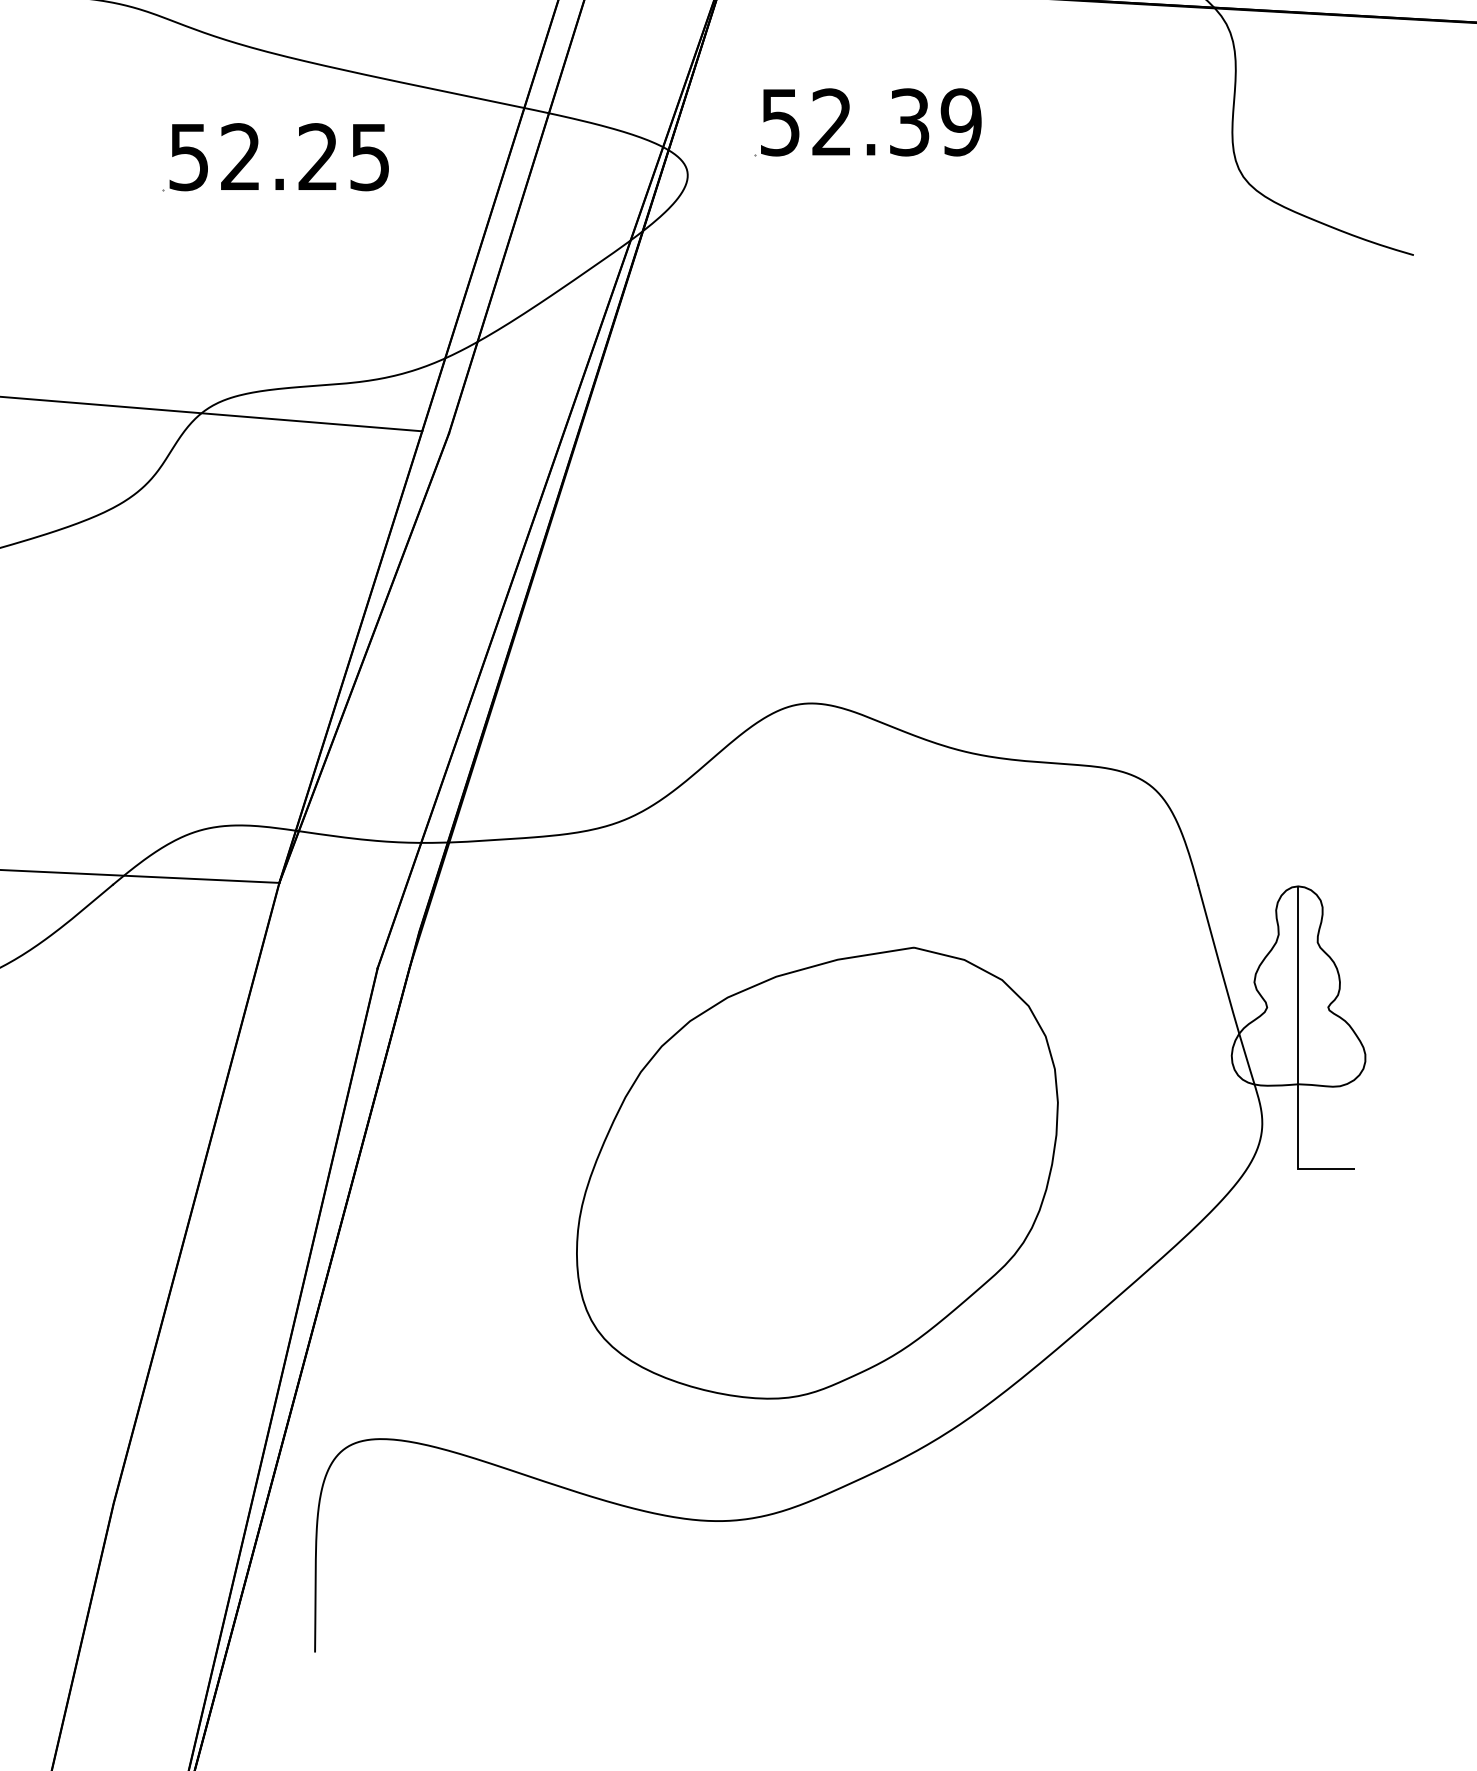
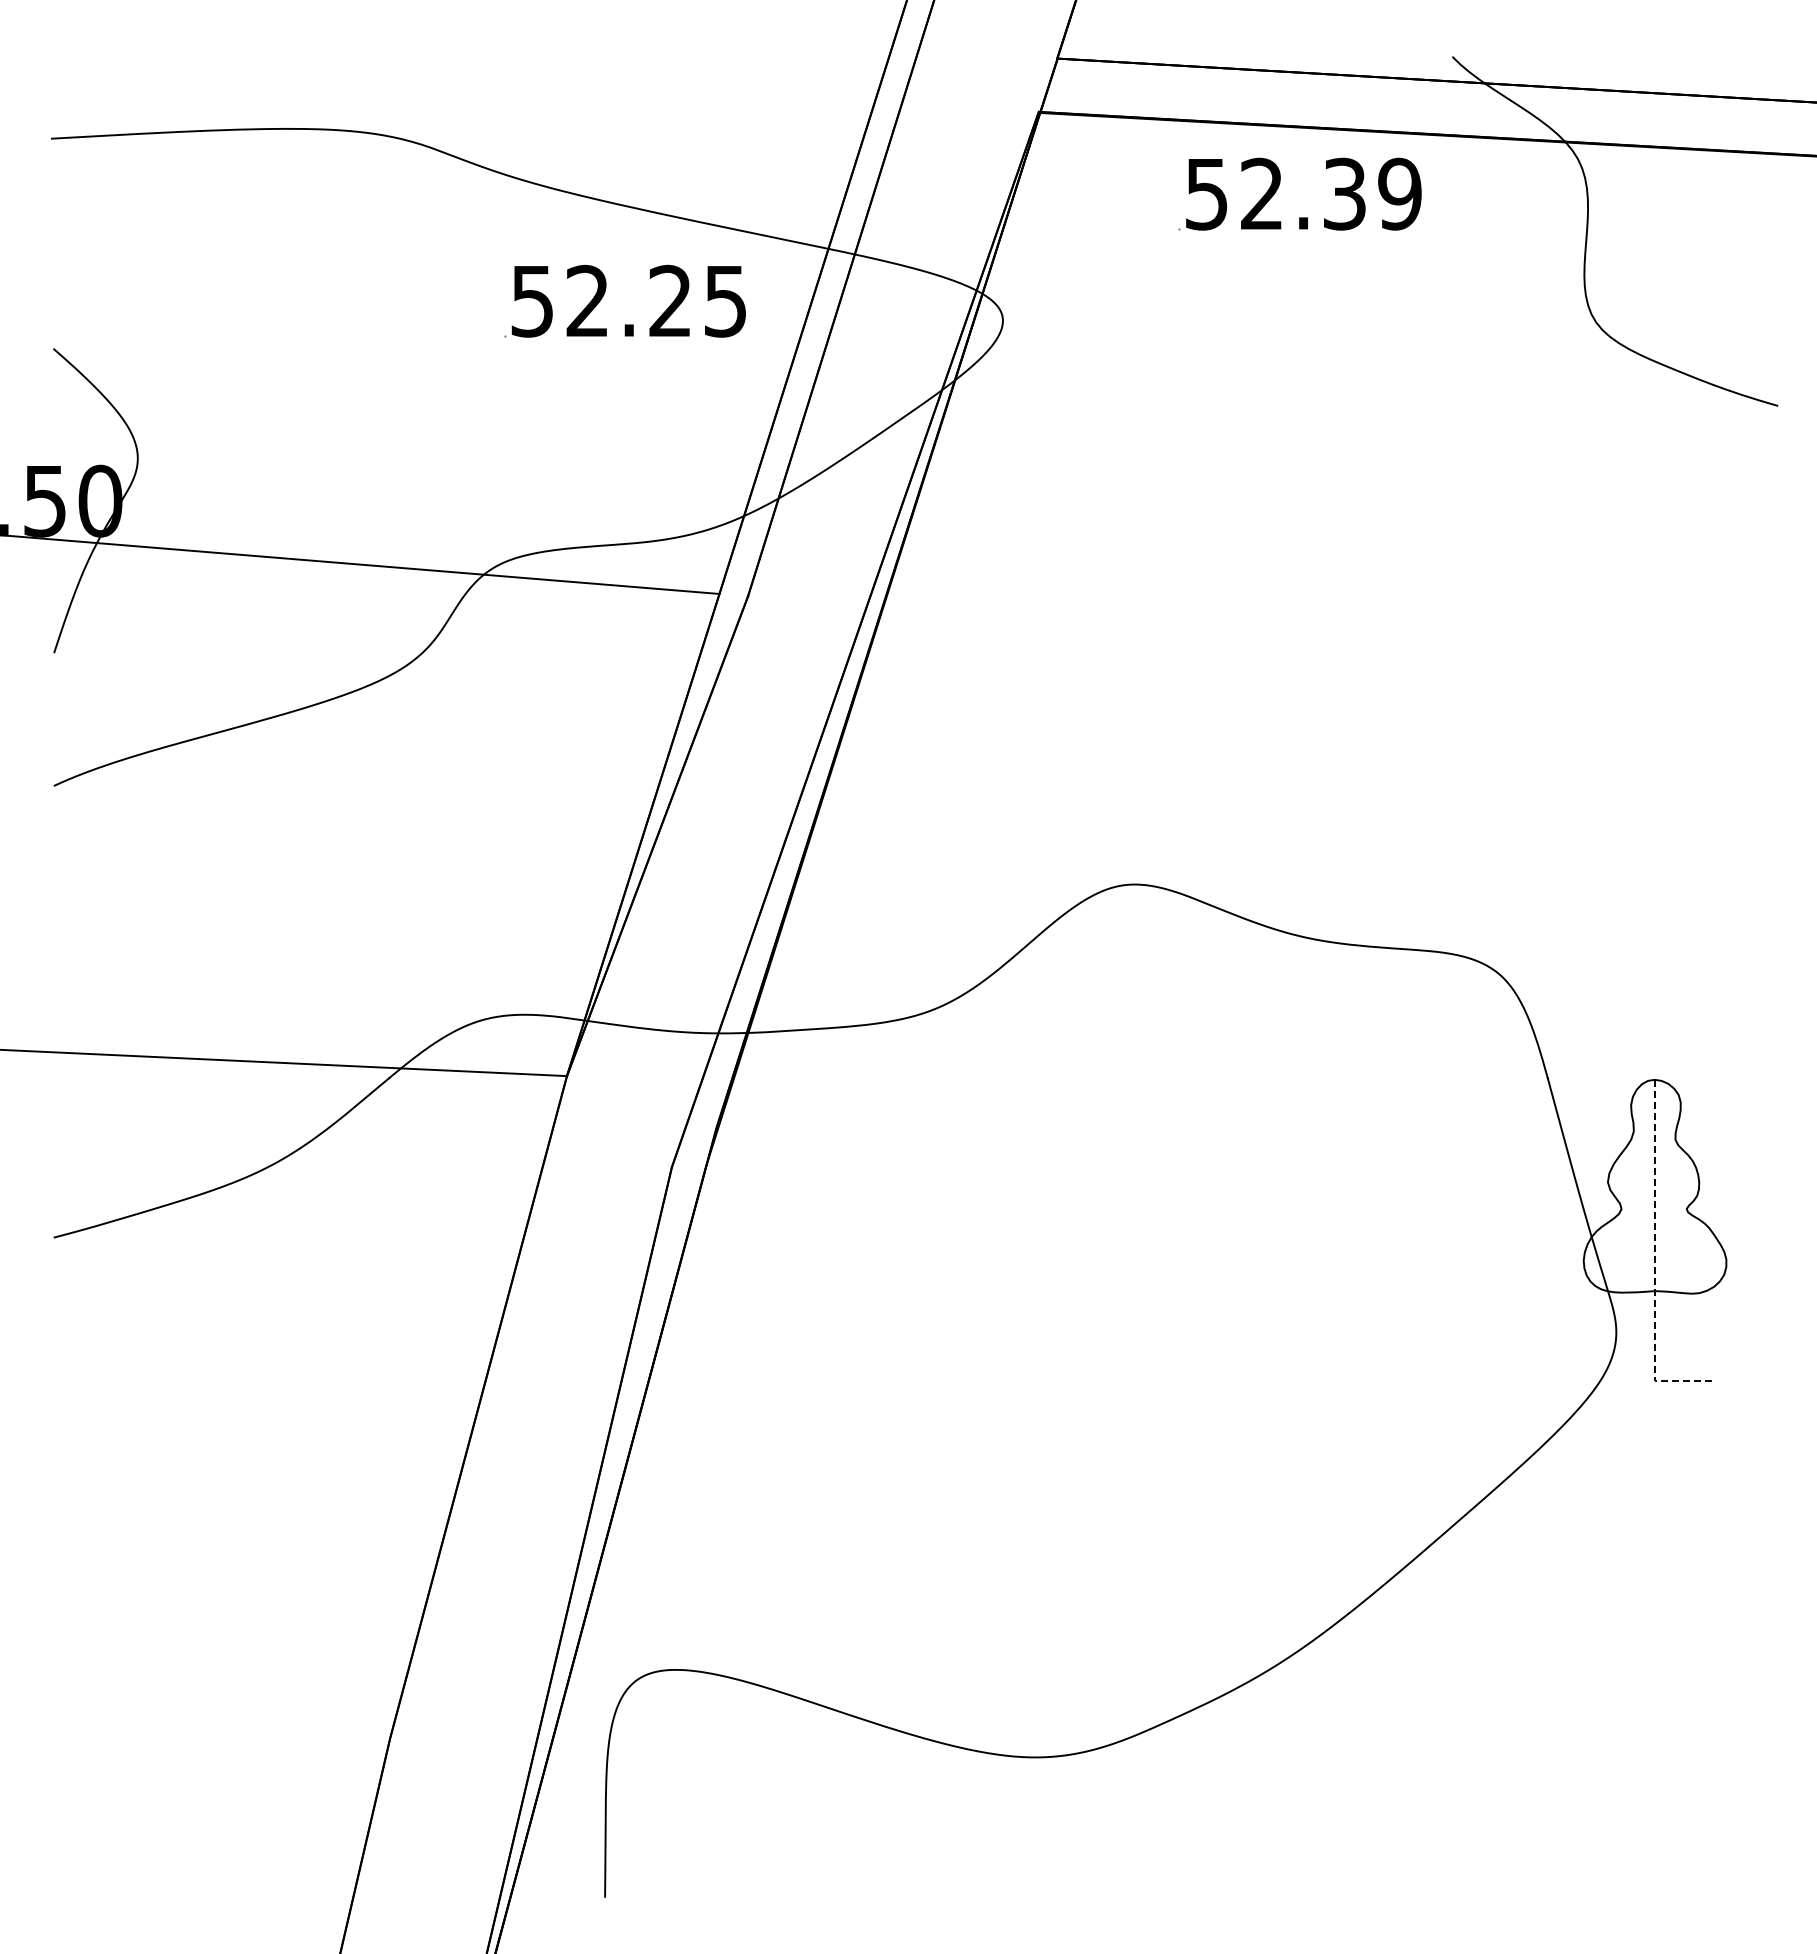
part: (848, 115) -> (1279, 186), moved
part: (257, 148) -> (605, 292), moved
line: (1298, 1056) -> (1654, 1261), solid -> dashed
part: (816, 1172) -> (1140, 1385), removed

